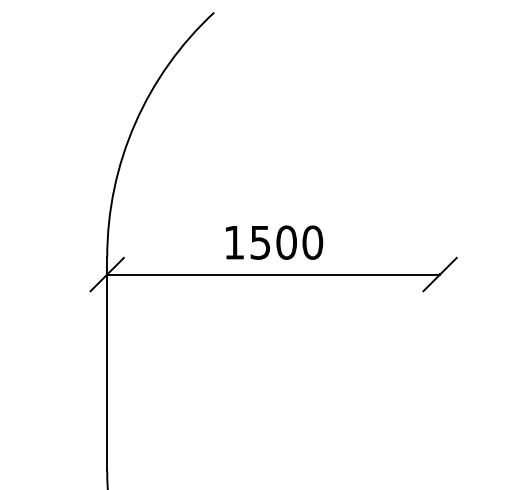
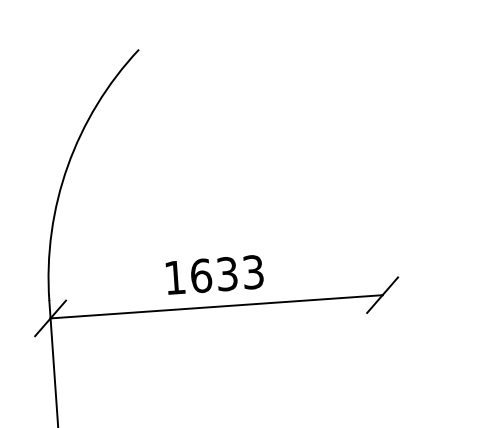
text: (286, 242) -> (227, 273), 1500 -> 1633

